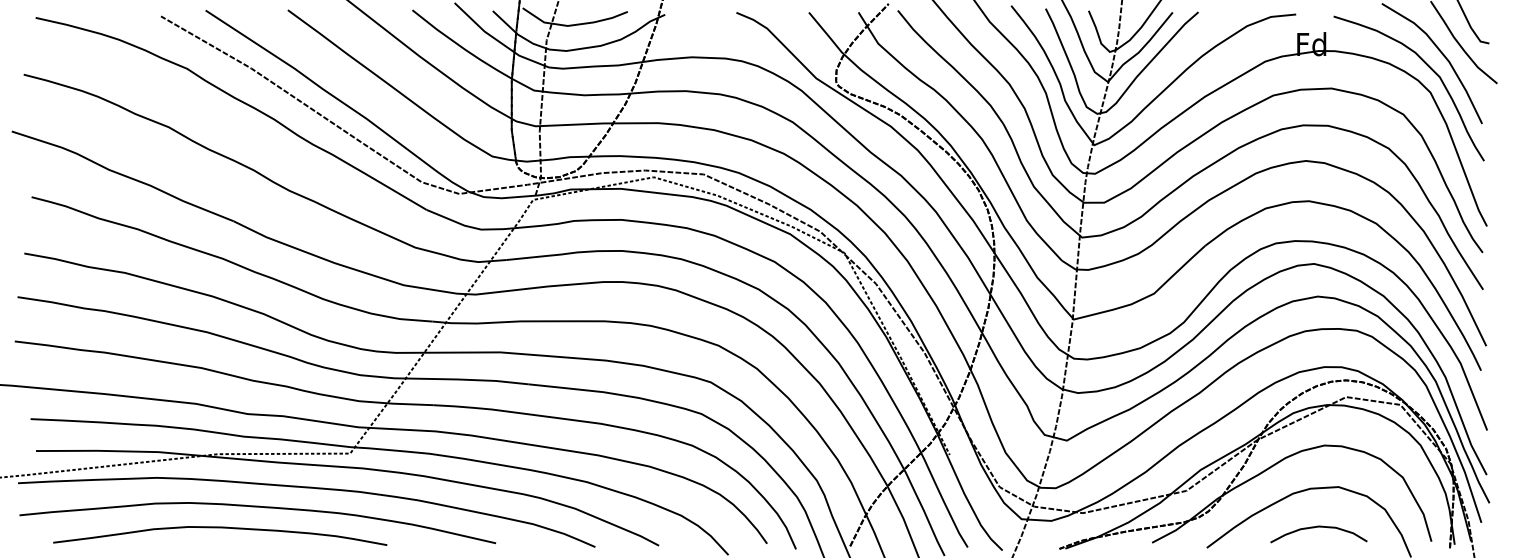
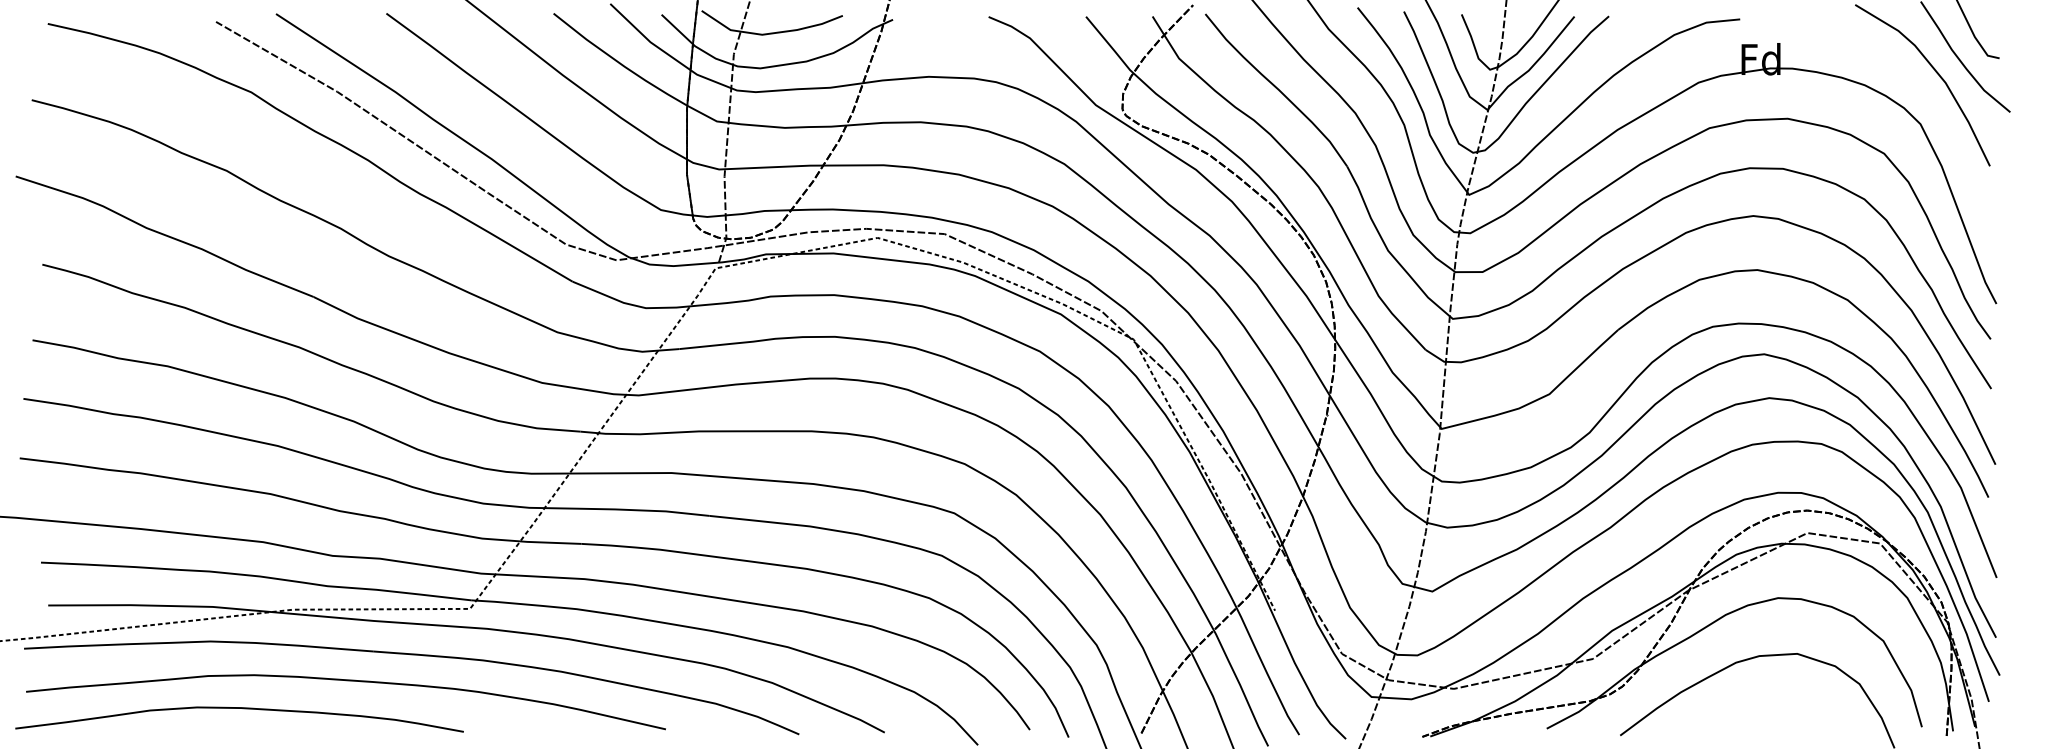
curve: (1428, 67) -> (1918, 90), removed
curve: (1317, 527) -> (1768, 708), removed
curve: (223, 528) -> (243, 709), moved

